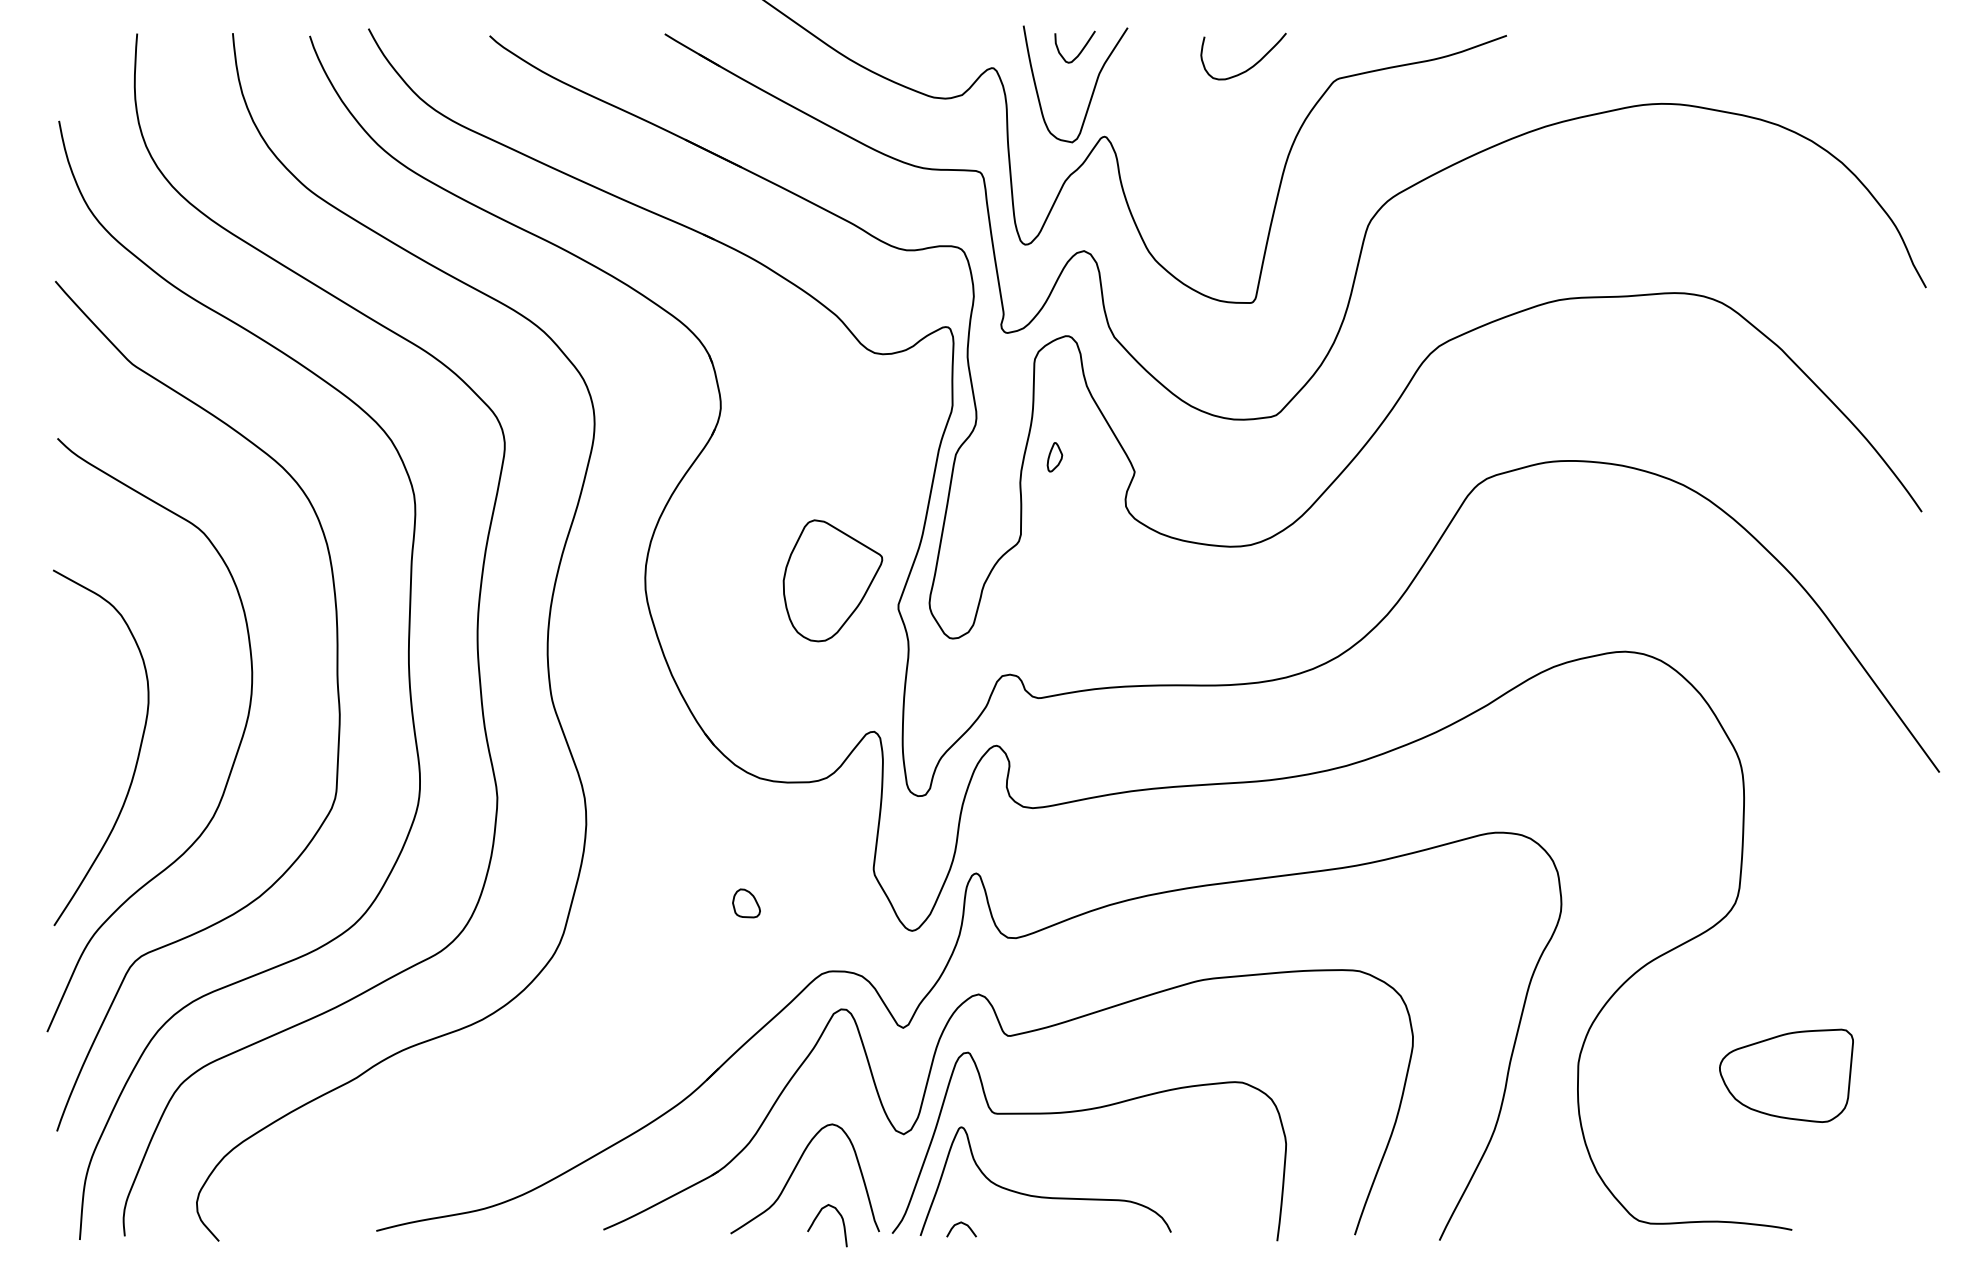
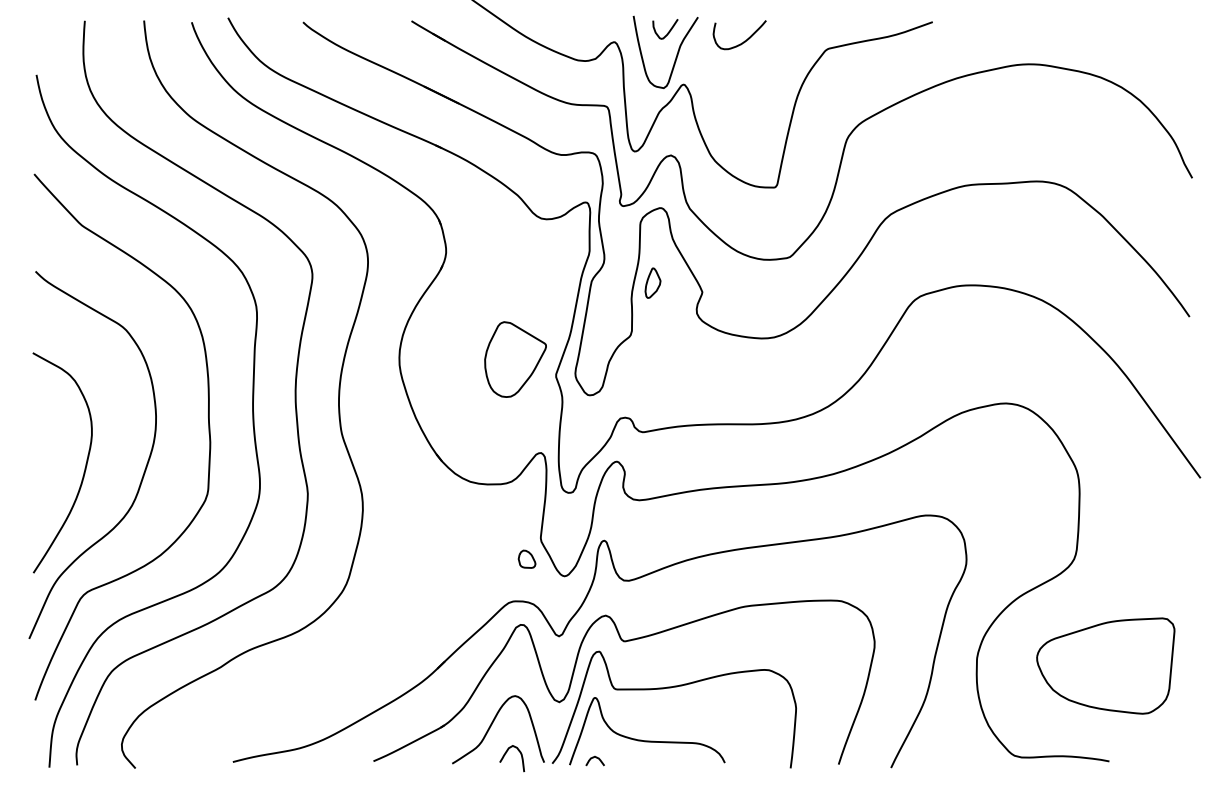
curve: (1251, 65) -> (744, 40), moved
part: (1054, 456) -> (652, 282), size x1.67
part: (745, 902) -> (526, 558), moved
part: (1785, 1075) -> (1105, 665), size x1.67

